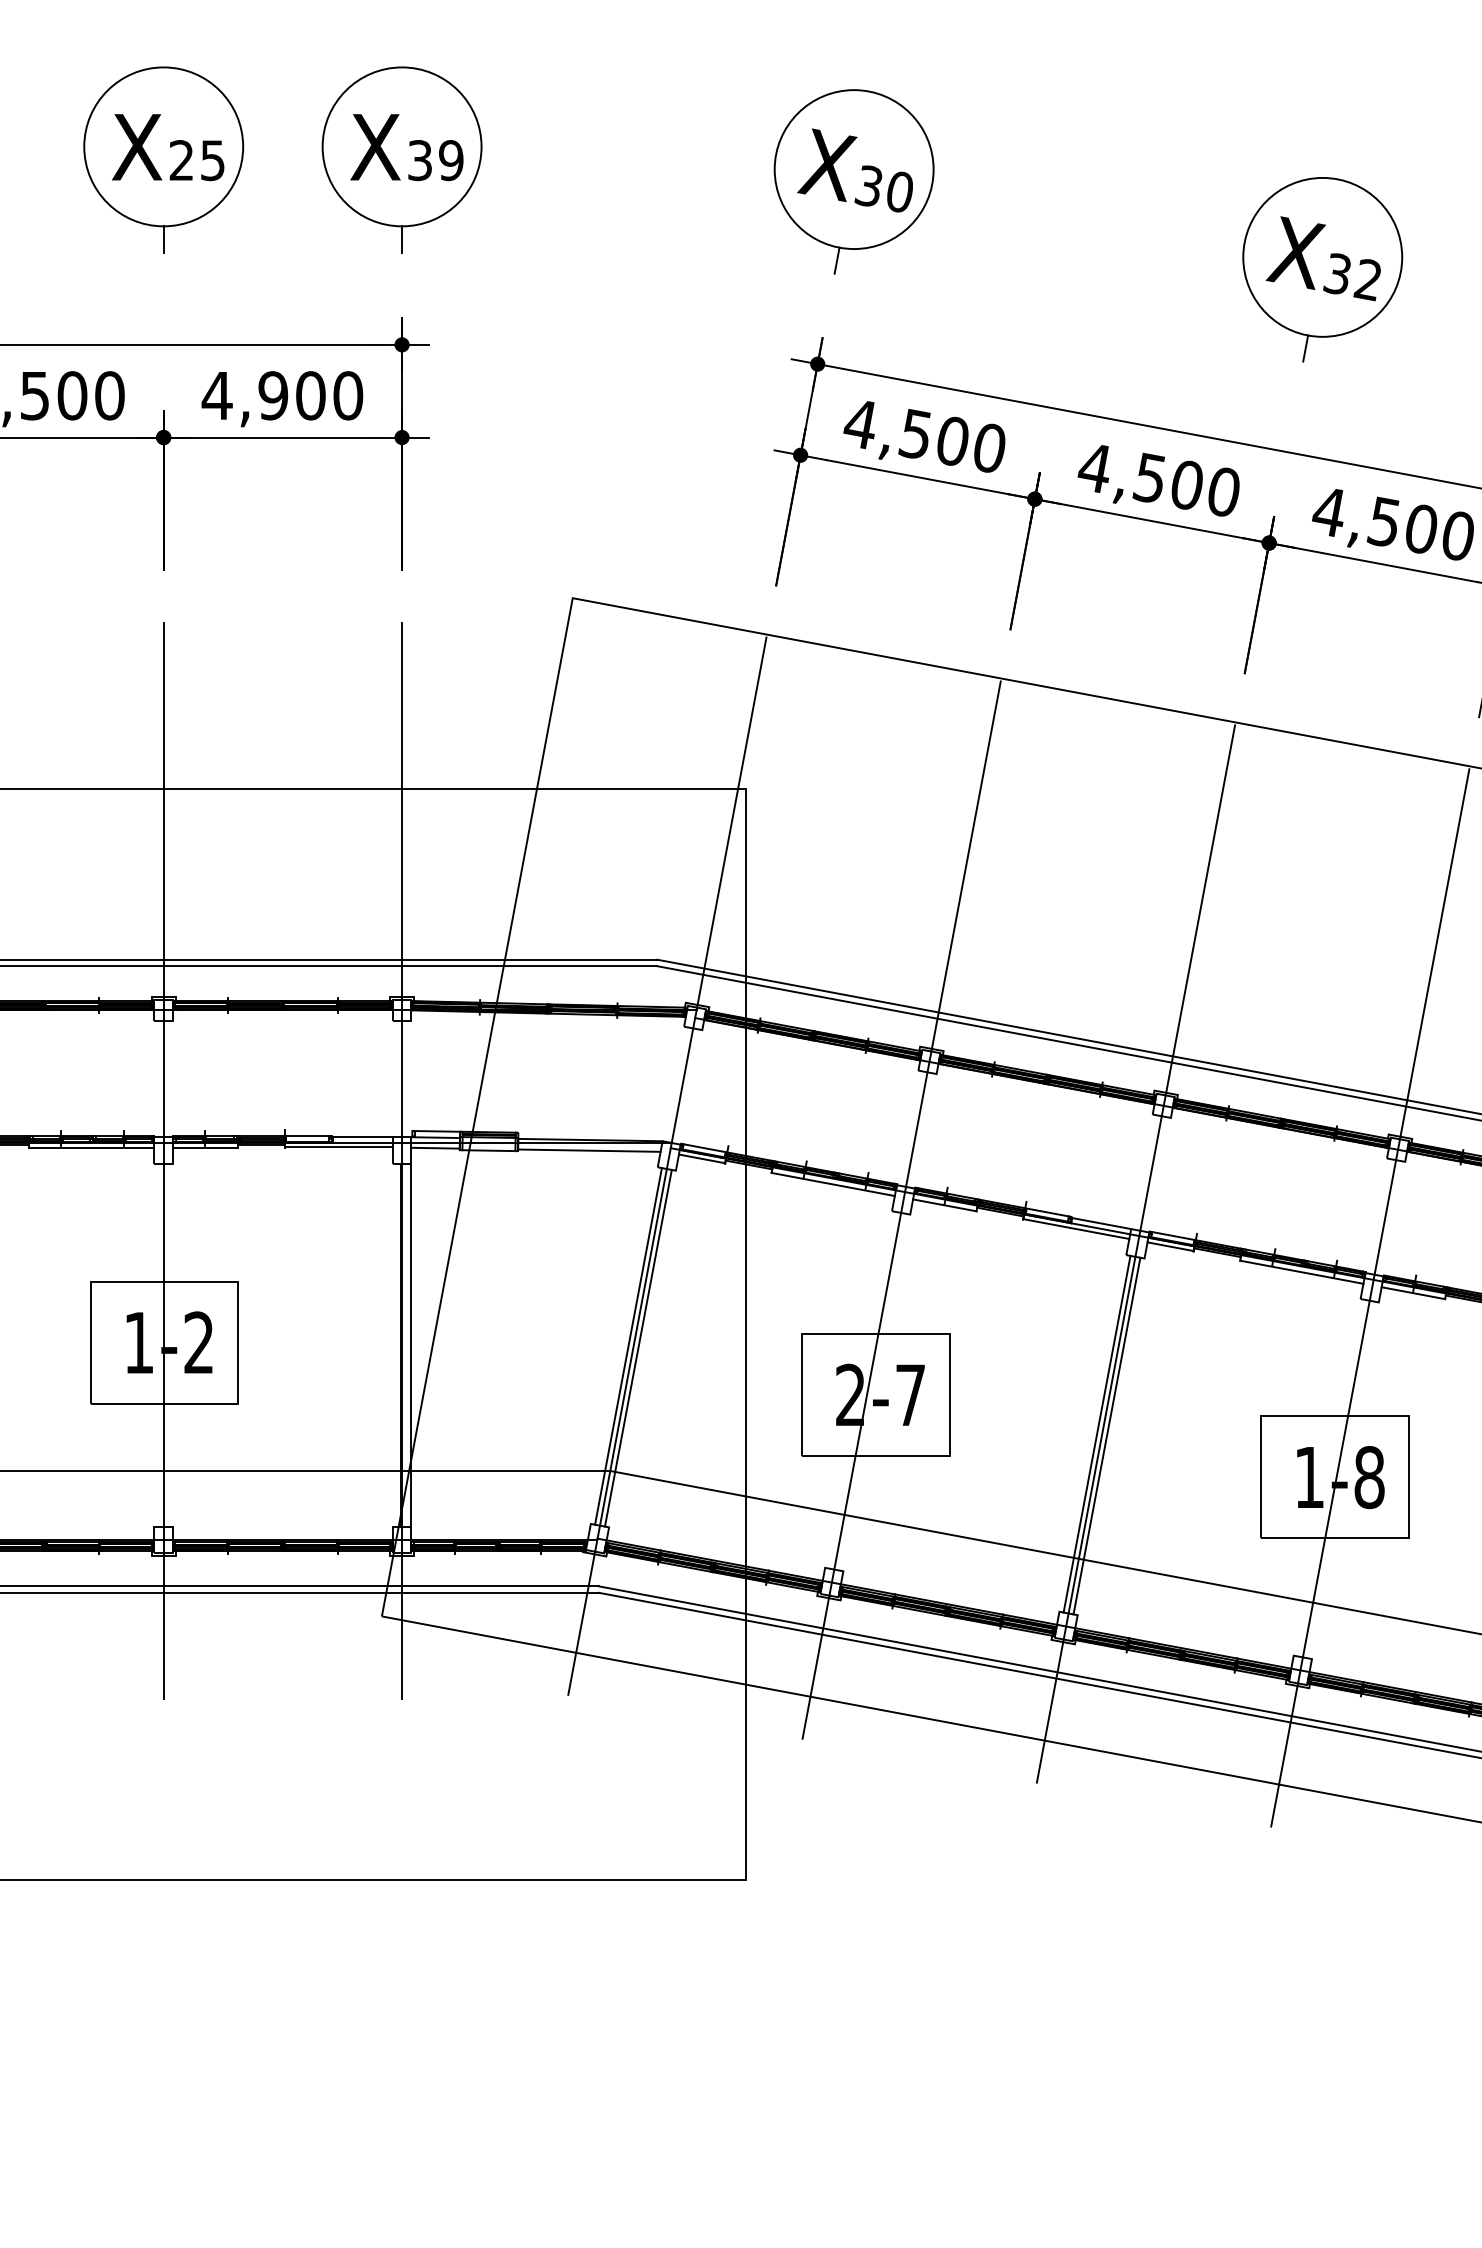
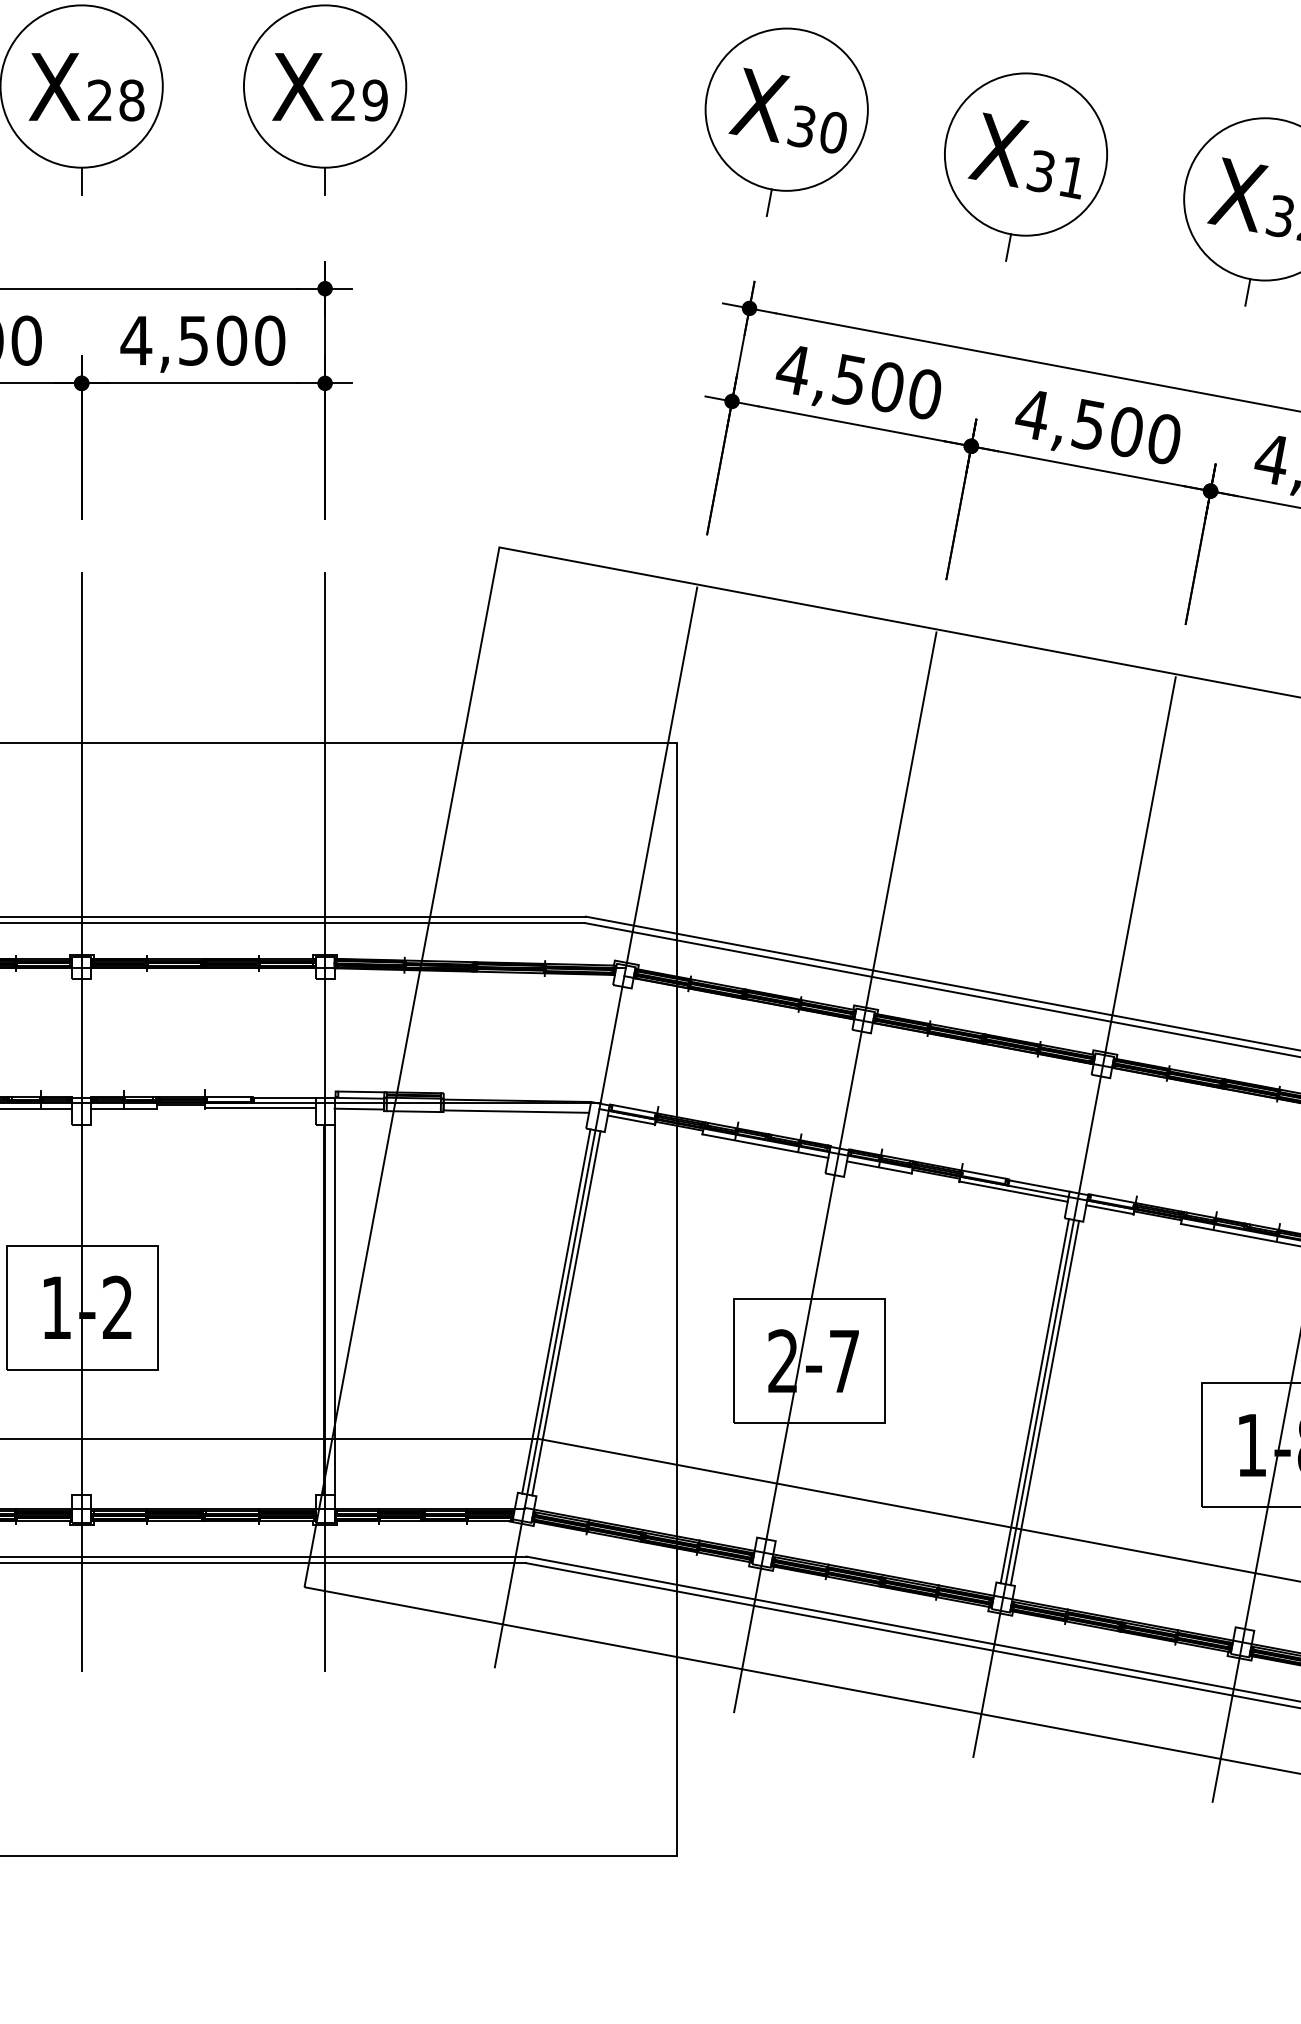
text: (212, 160) -> (131, 100), 25 -> 28
text: (419, 160) -> (342, 100), 39 -> 29
part: (1088, 225) -> (1026, 166), added
text: (273, 395) -> (193, 340), 4,900 -> 4,500

